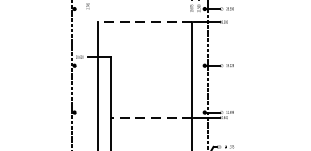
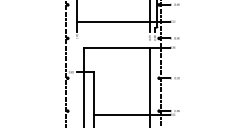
line: (144, 21) -> (116, 47), dashed -> solid
line: (151, 117) -> (121, 114), dashed -> solid

